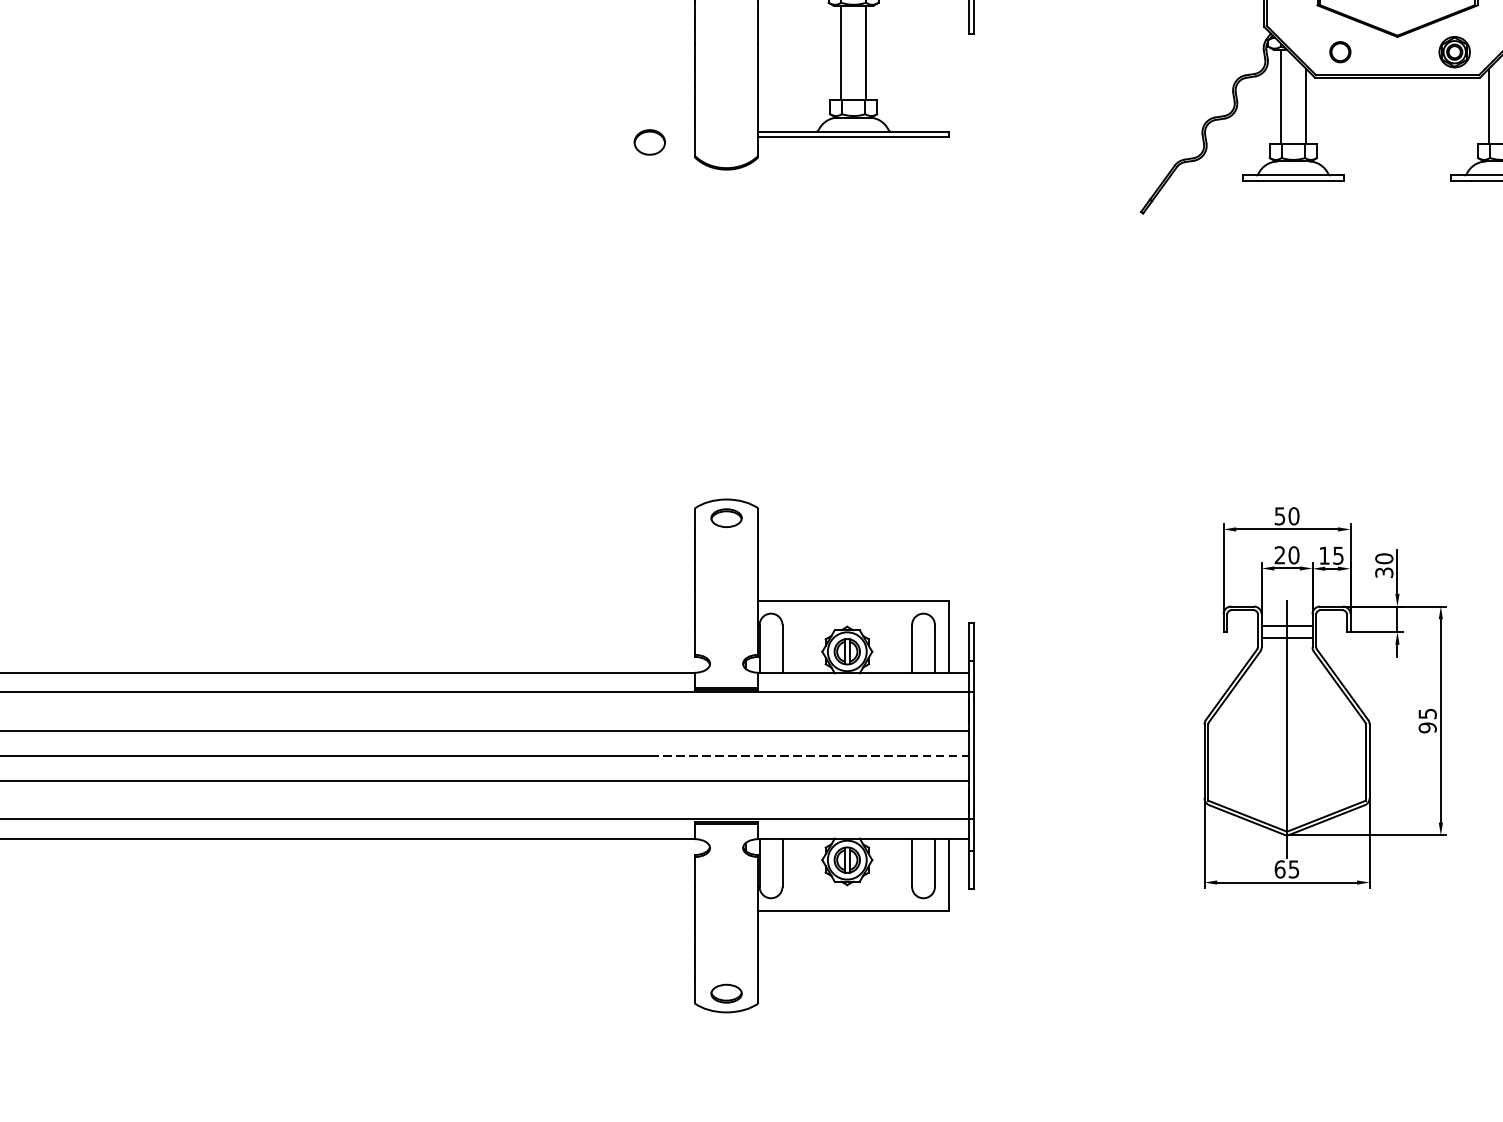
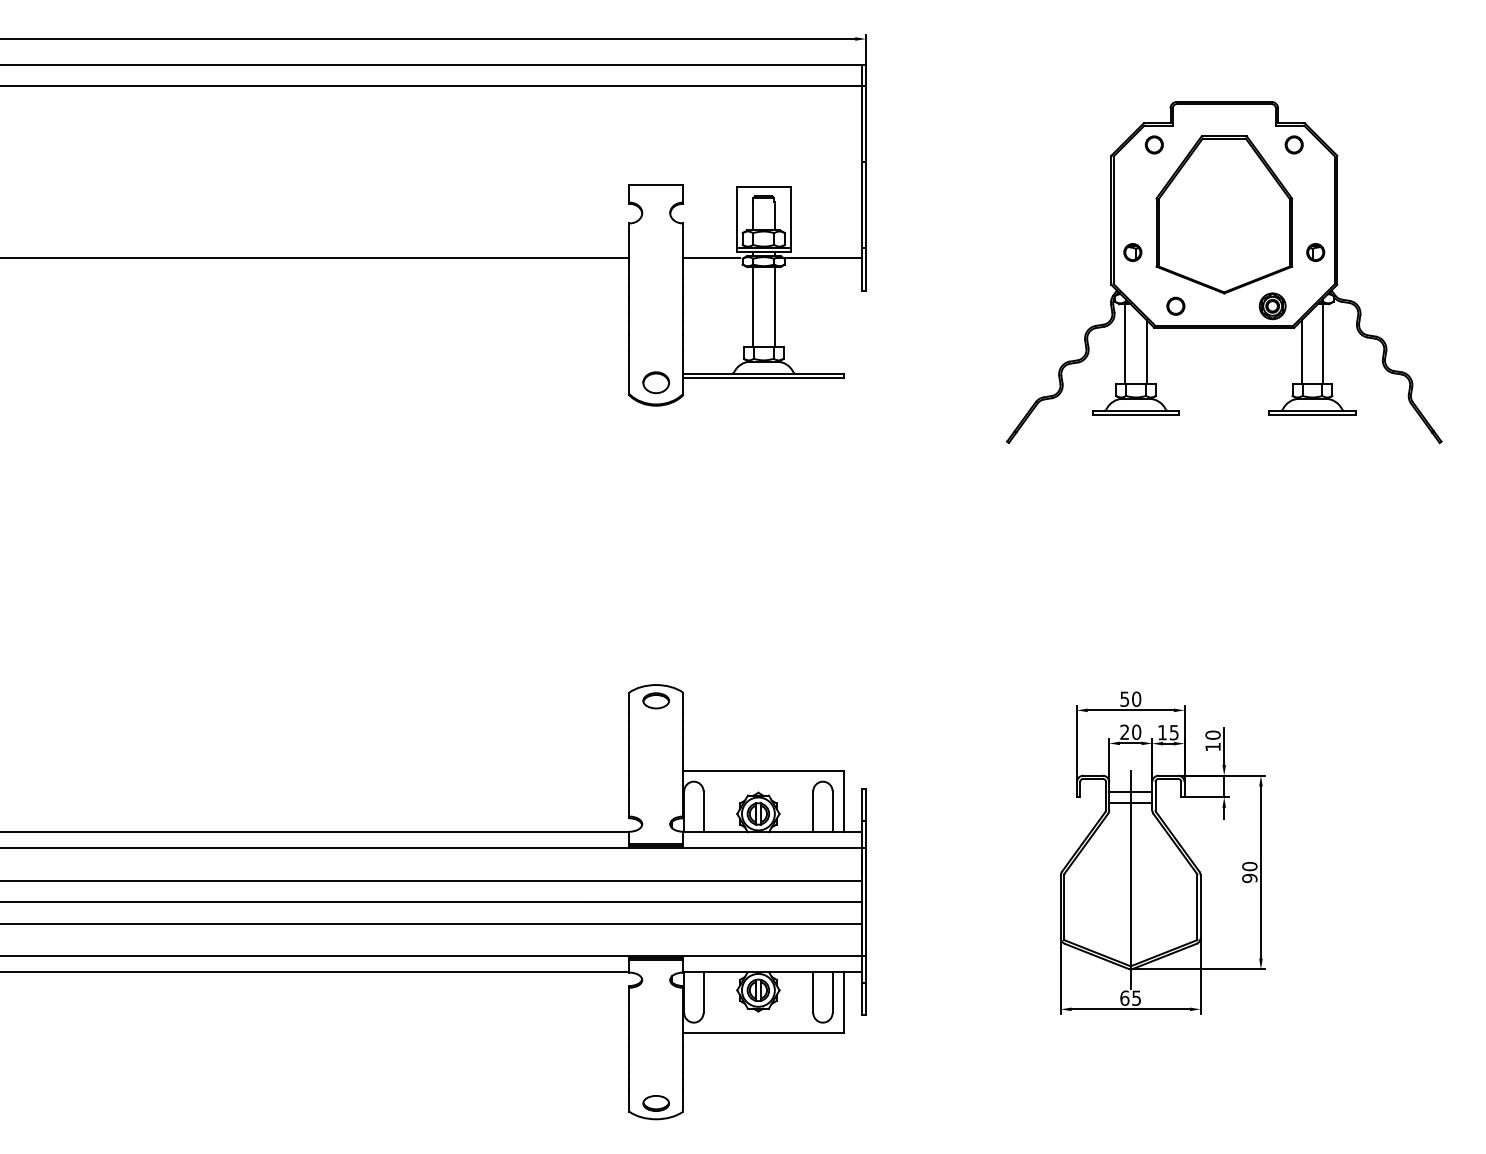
part: (648, 142) -> (655, 382), moved
text: (1383, 572) -> (1212, 746), 30 -> 10
text: (1427, 713) -> (1249, 866), 95 -> 90
line: (809, 756) -> (726, 902), dashed -> solid

